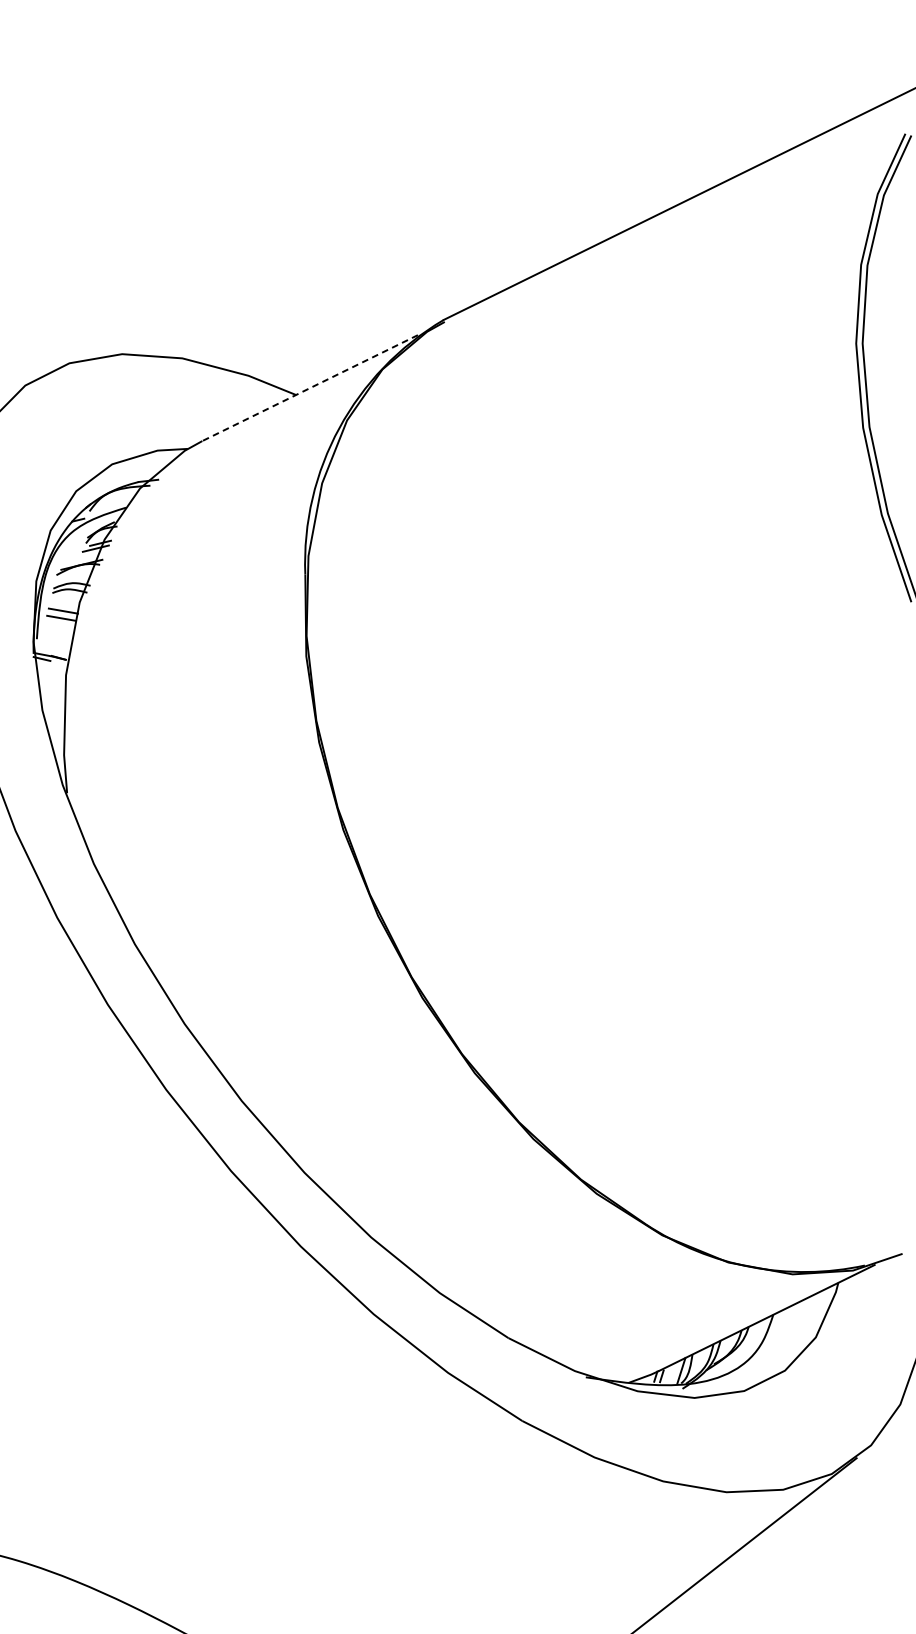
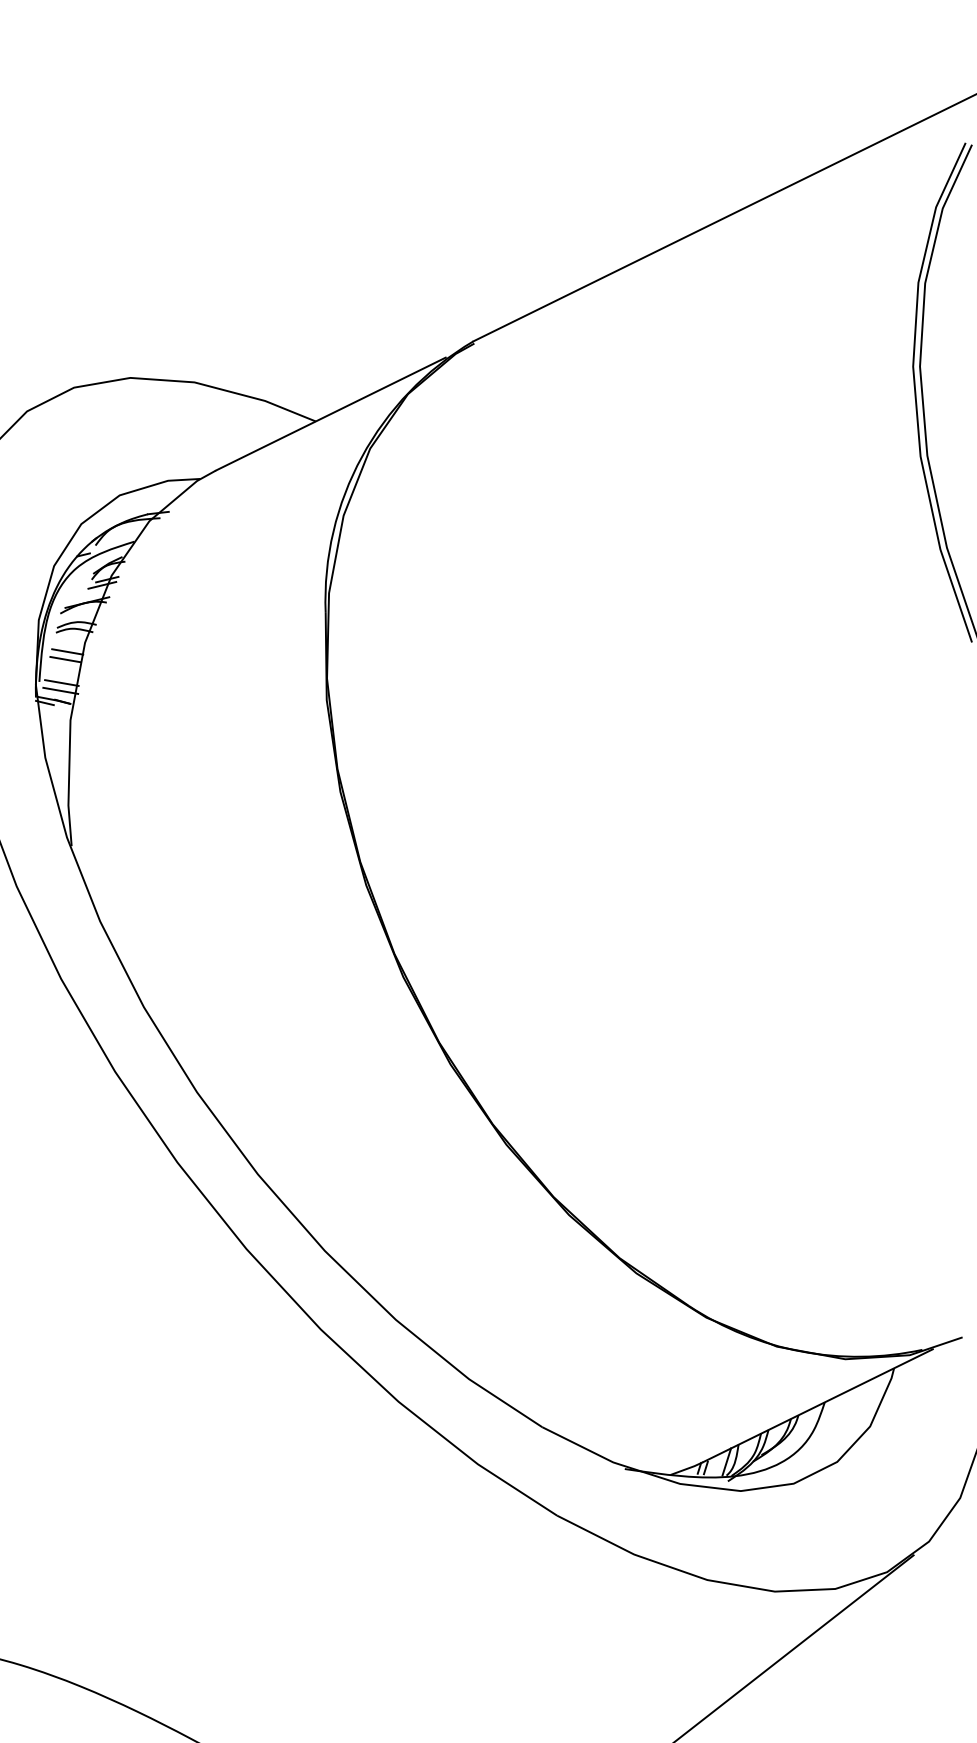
line: (309, 388) -> (330, 414), dashed -> solid
line: (57, 639) -> (61, 682), added
line: (56, 647) -> (60, 690), added

